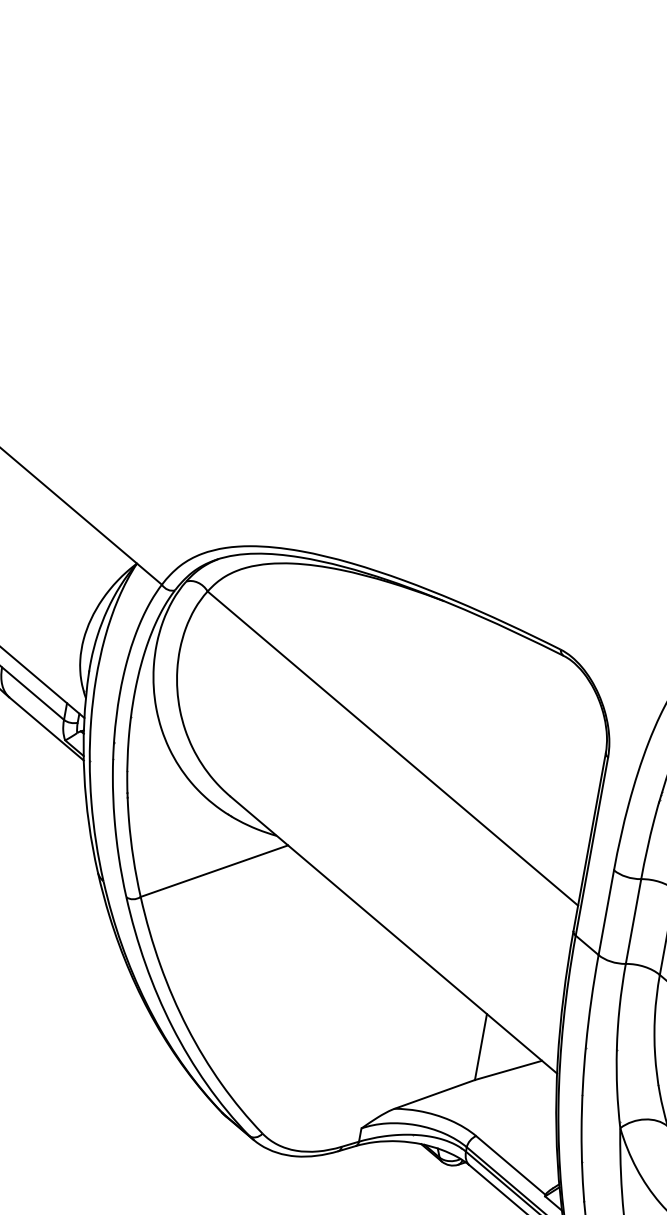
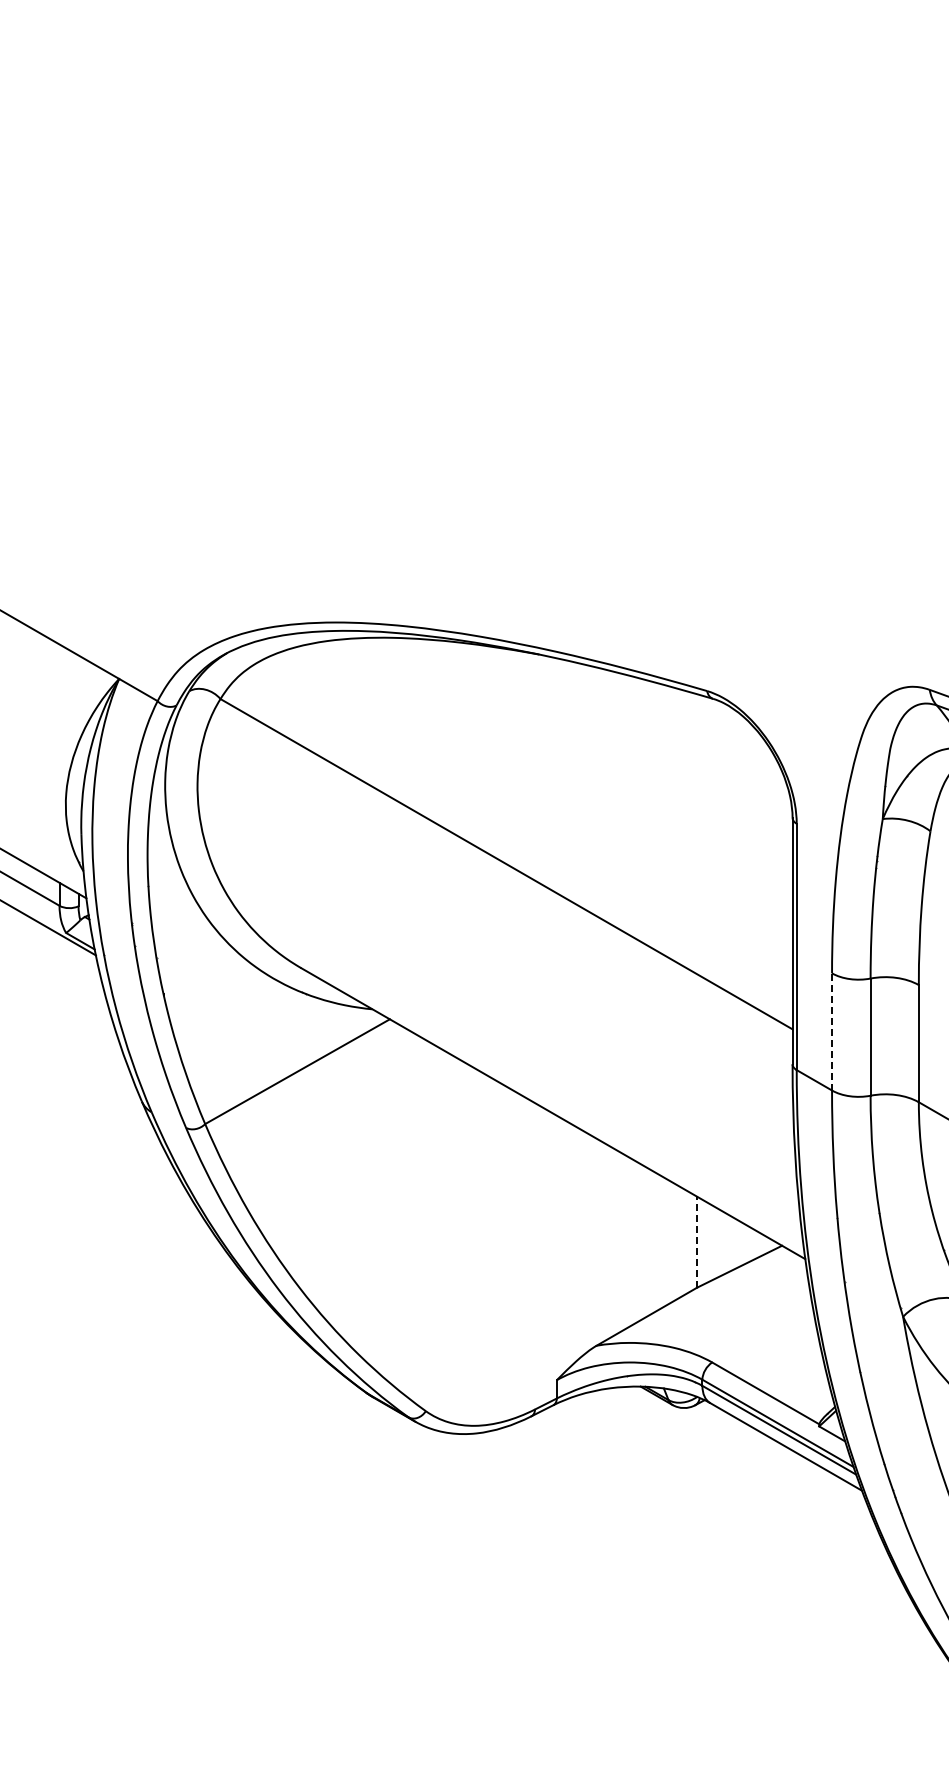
line: (606, 912) -> (832, 1031), solid -> dashed
line: (480, 1047) -> (696, 1242), solid -> dashed

